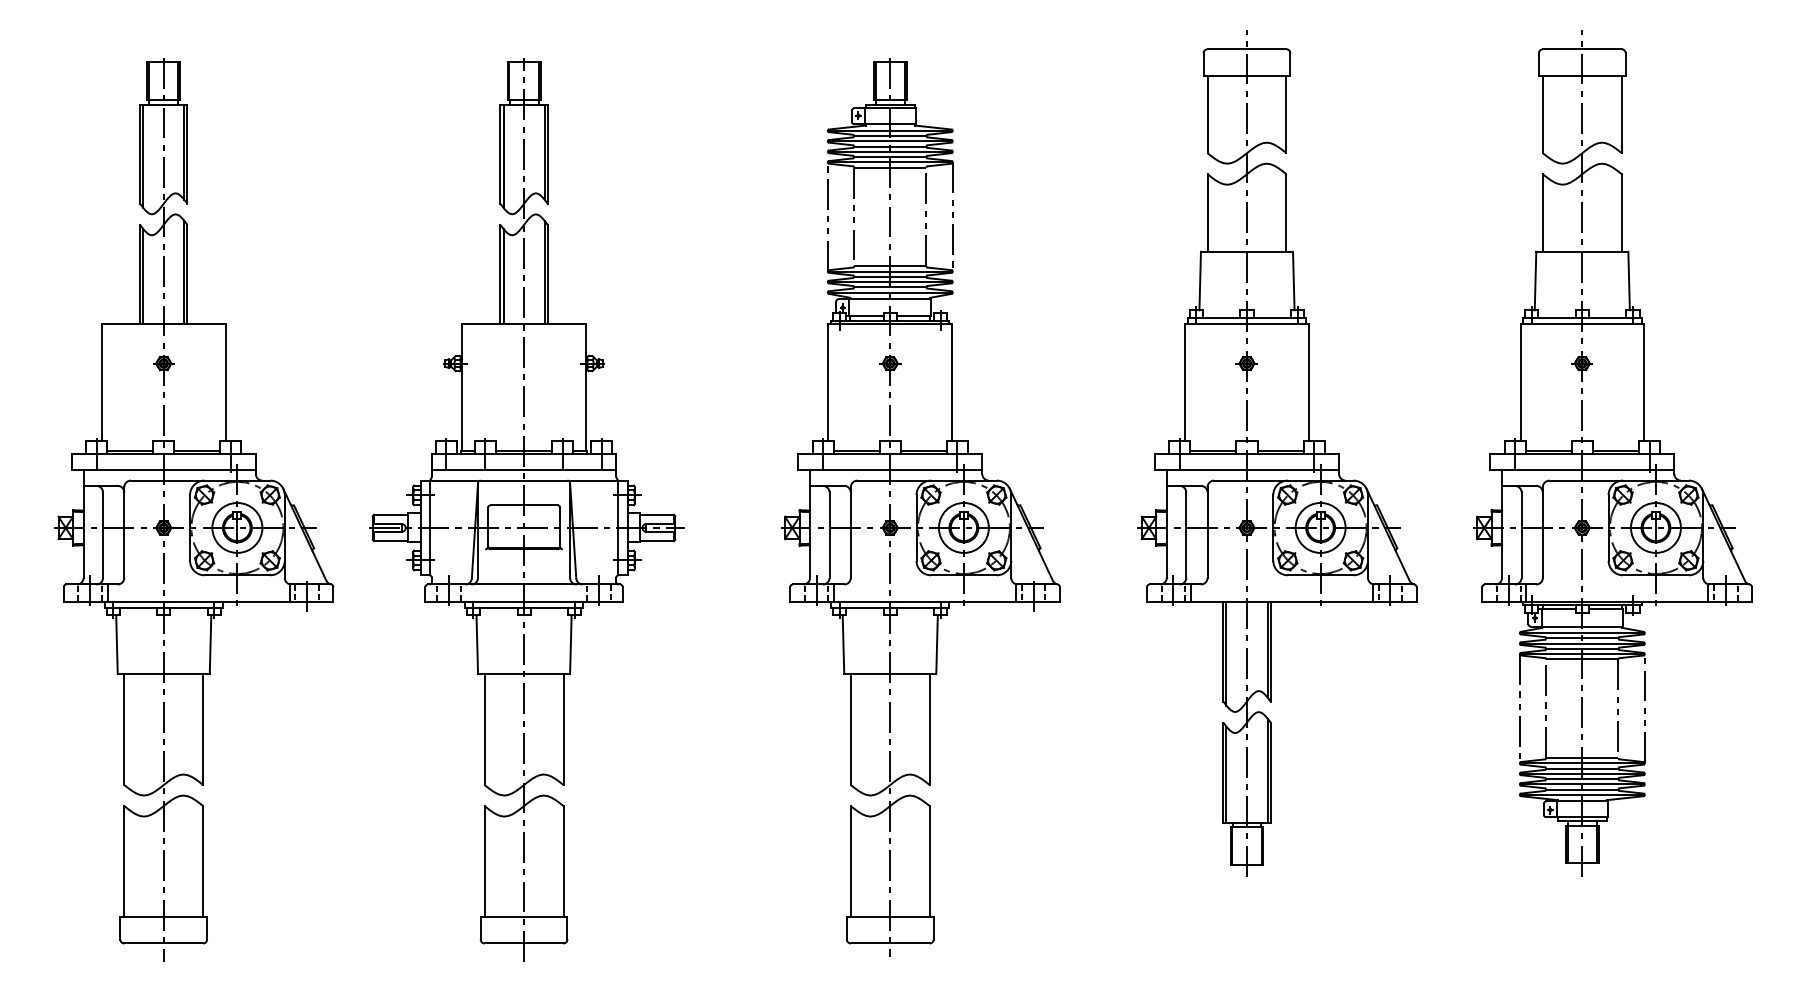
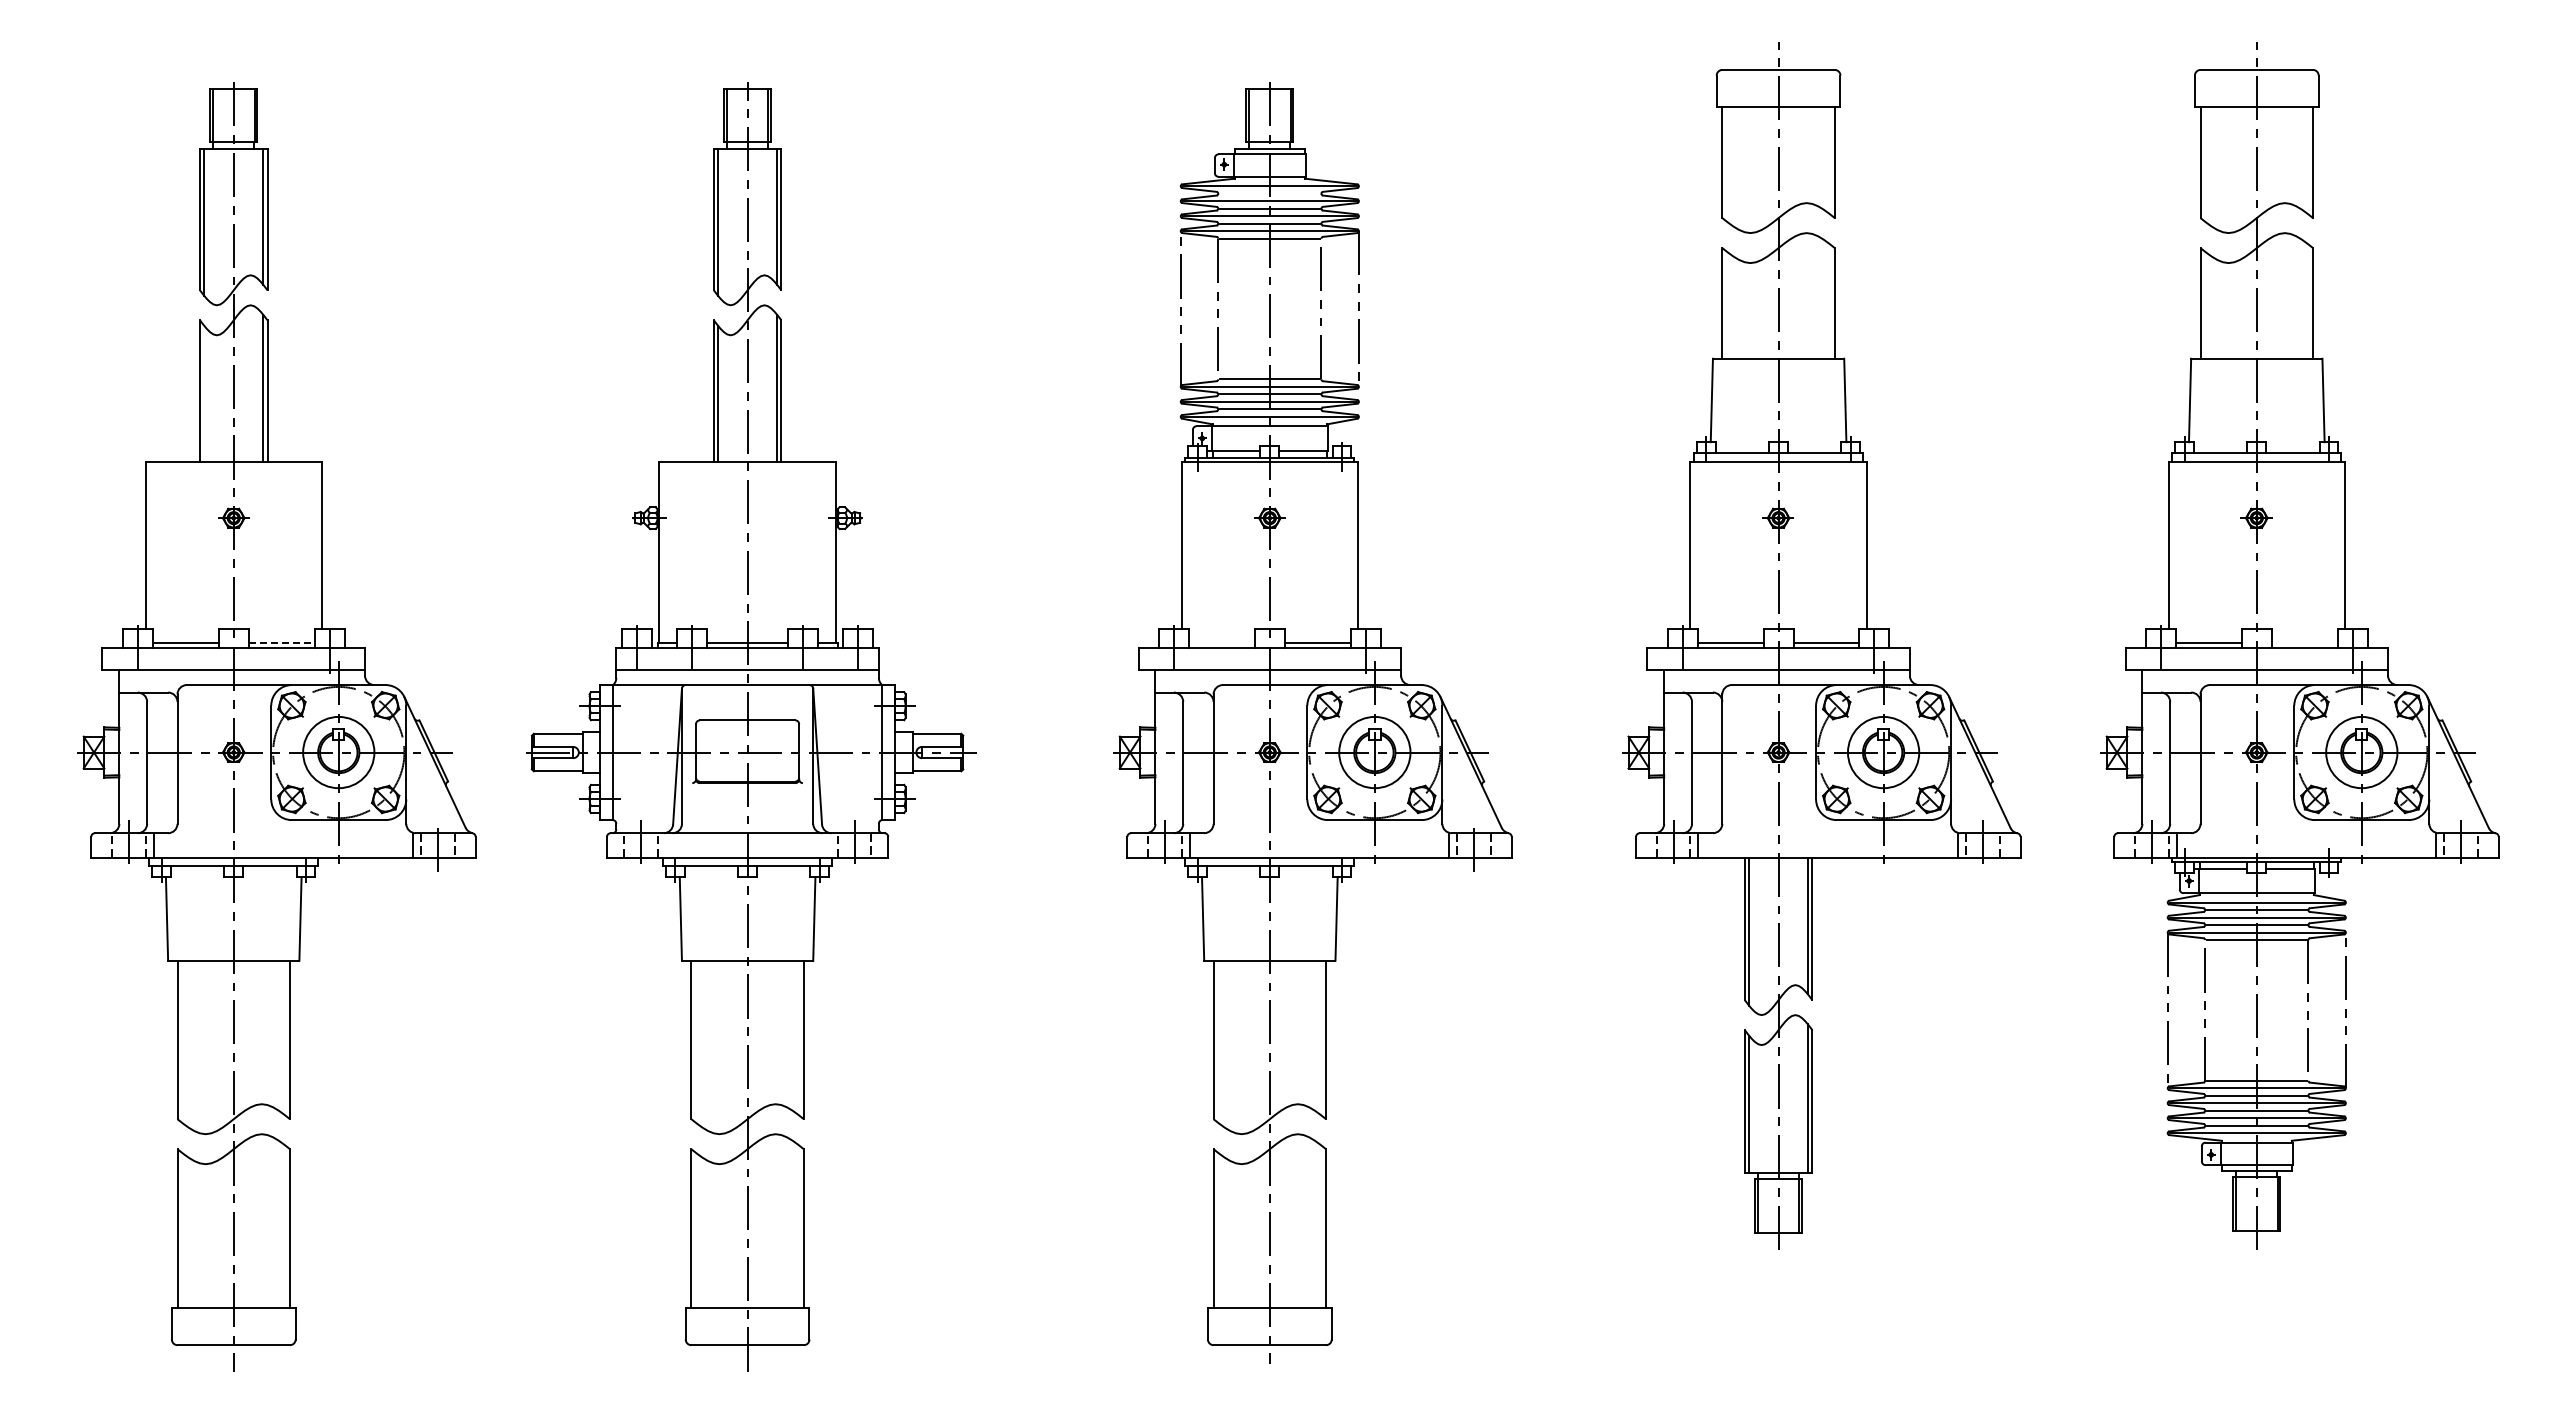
line: (890, 135) -> (1269, 193), removed
line: (143, 276) -> (204, 393), removed
line: (197, 450) -> (281, 642), solid -> dashed
line: (856, 450) -> (1221, 642), removed
line: (1615, 450) -> (2304, 642), removed

